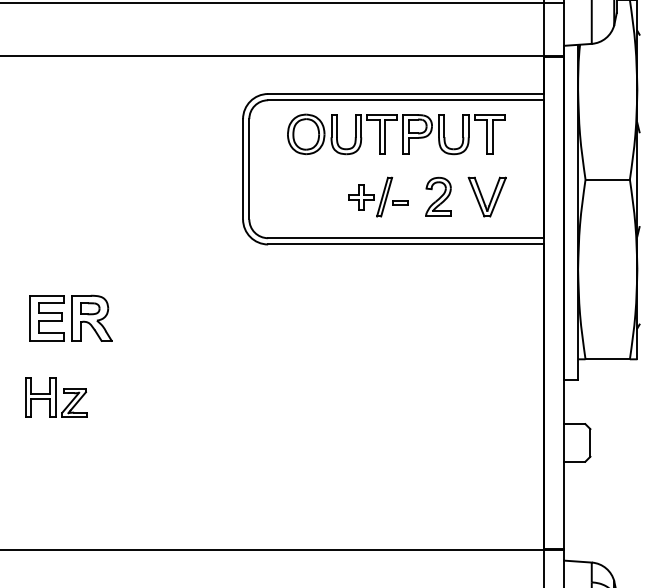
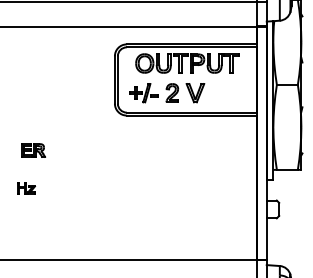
part: (428, 197) -> (167, 93), moved
part: (70, 318) -> (33, 150), size x0.6
part: (56, 396) -> (26, 187), size x0.6

